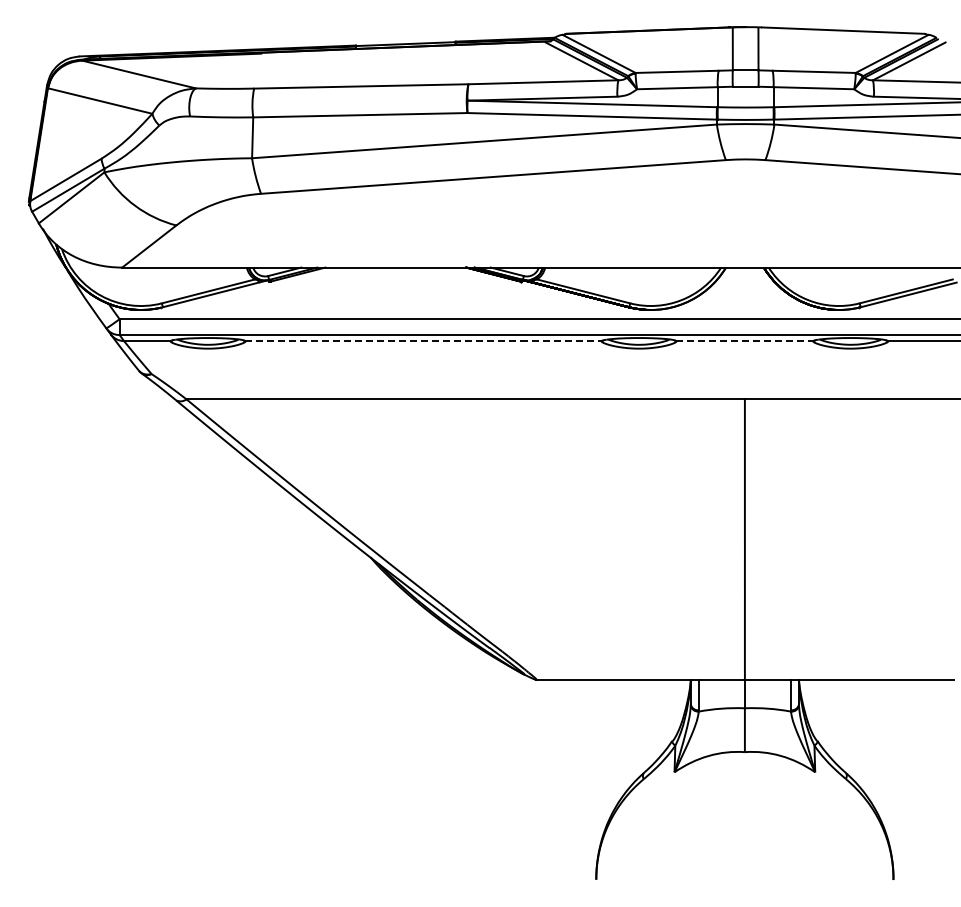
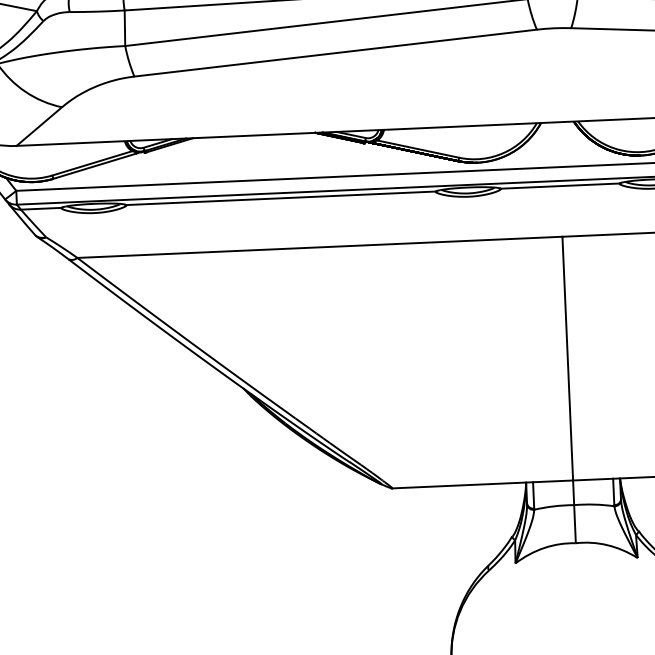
line: (424, 341) -> (281, 198), dashed -> solid
line: (745, 341) -> (560, 186), dashed -> solid

